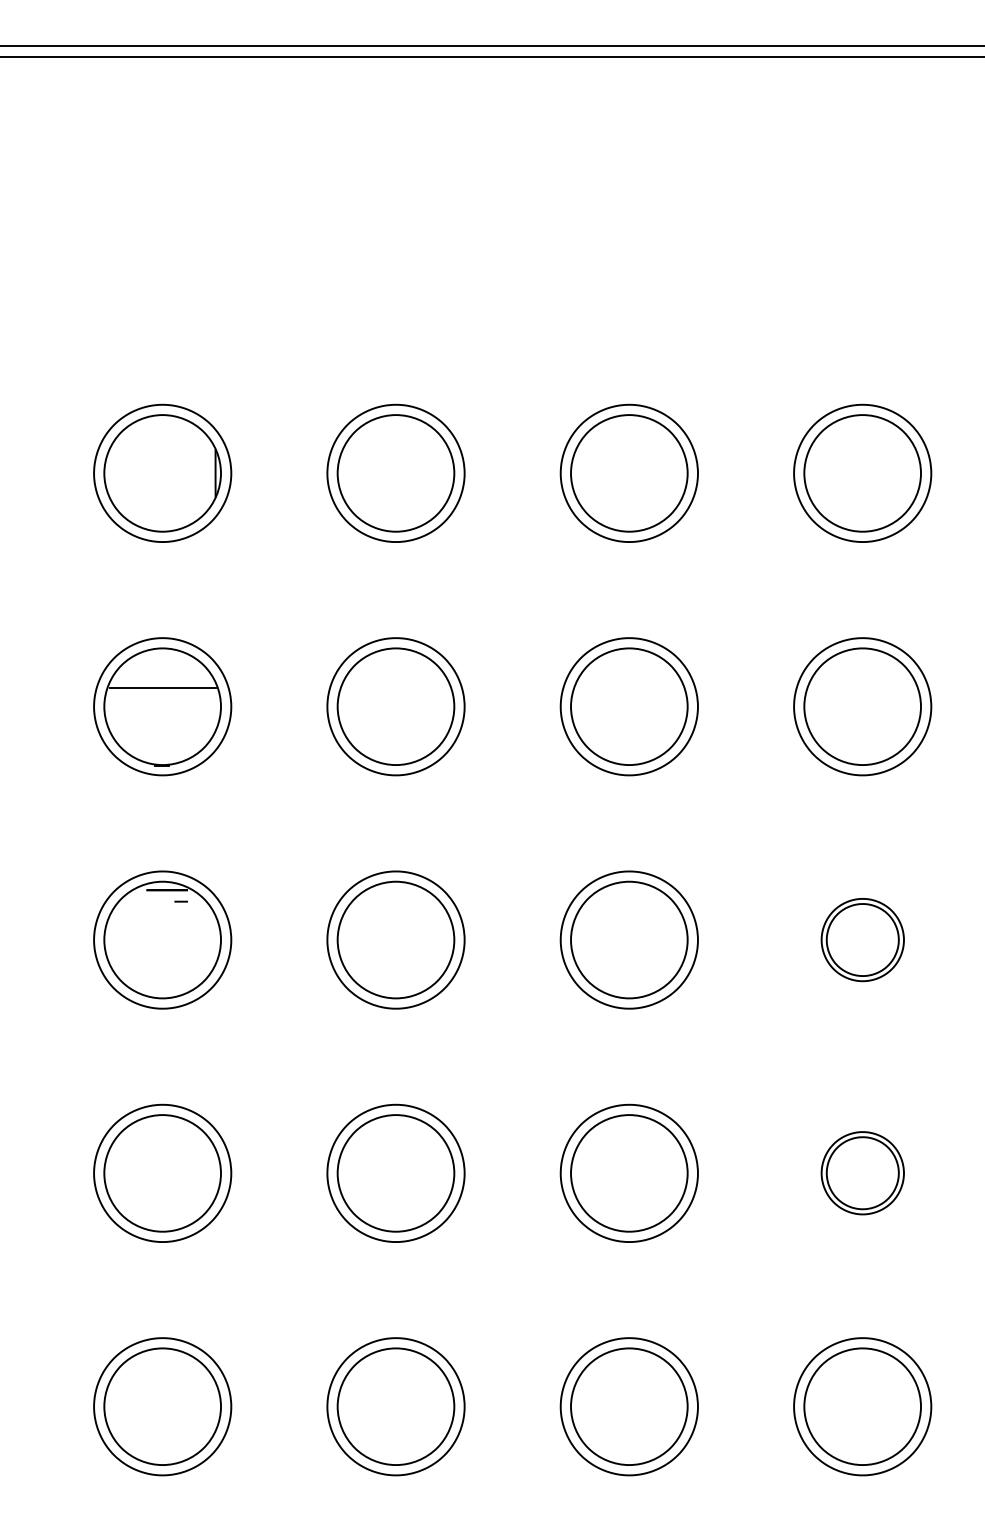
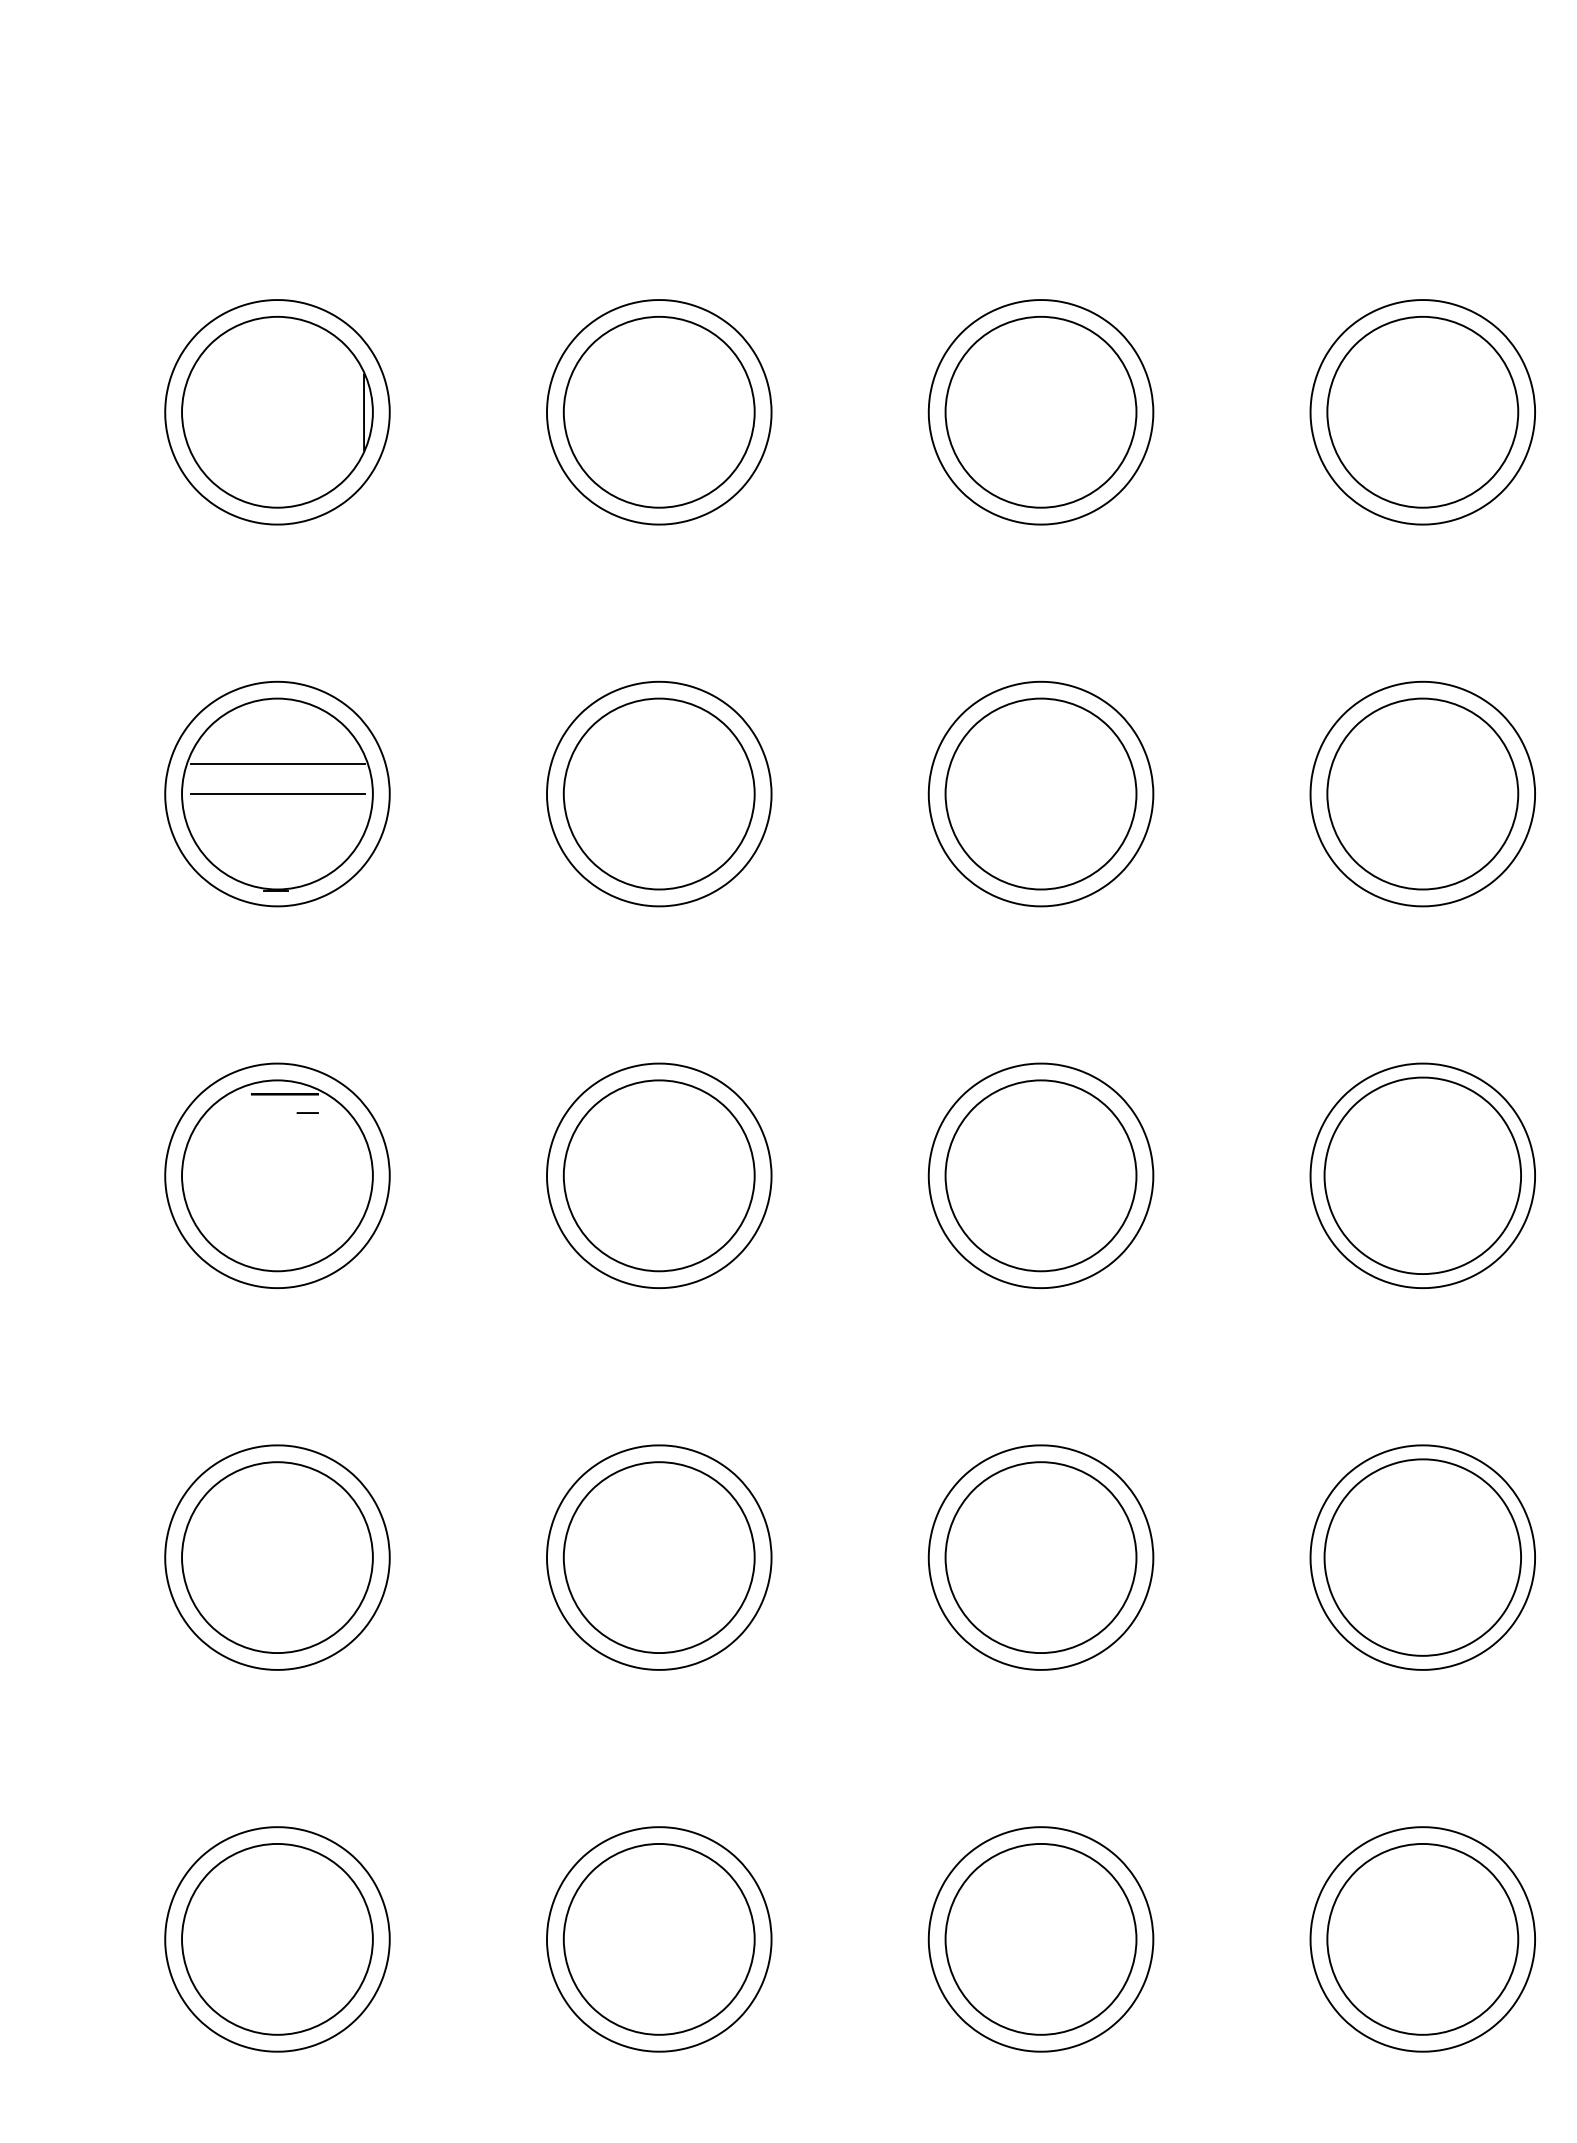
line: (162, 706) -> (277, 793), added
part: (862, 939) -> (1422, 1174), size x1.67
part: (862, 1172) -> (1422, 1556), size x1.67

